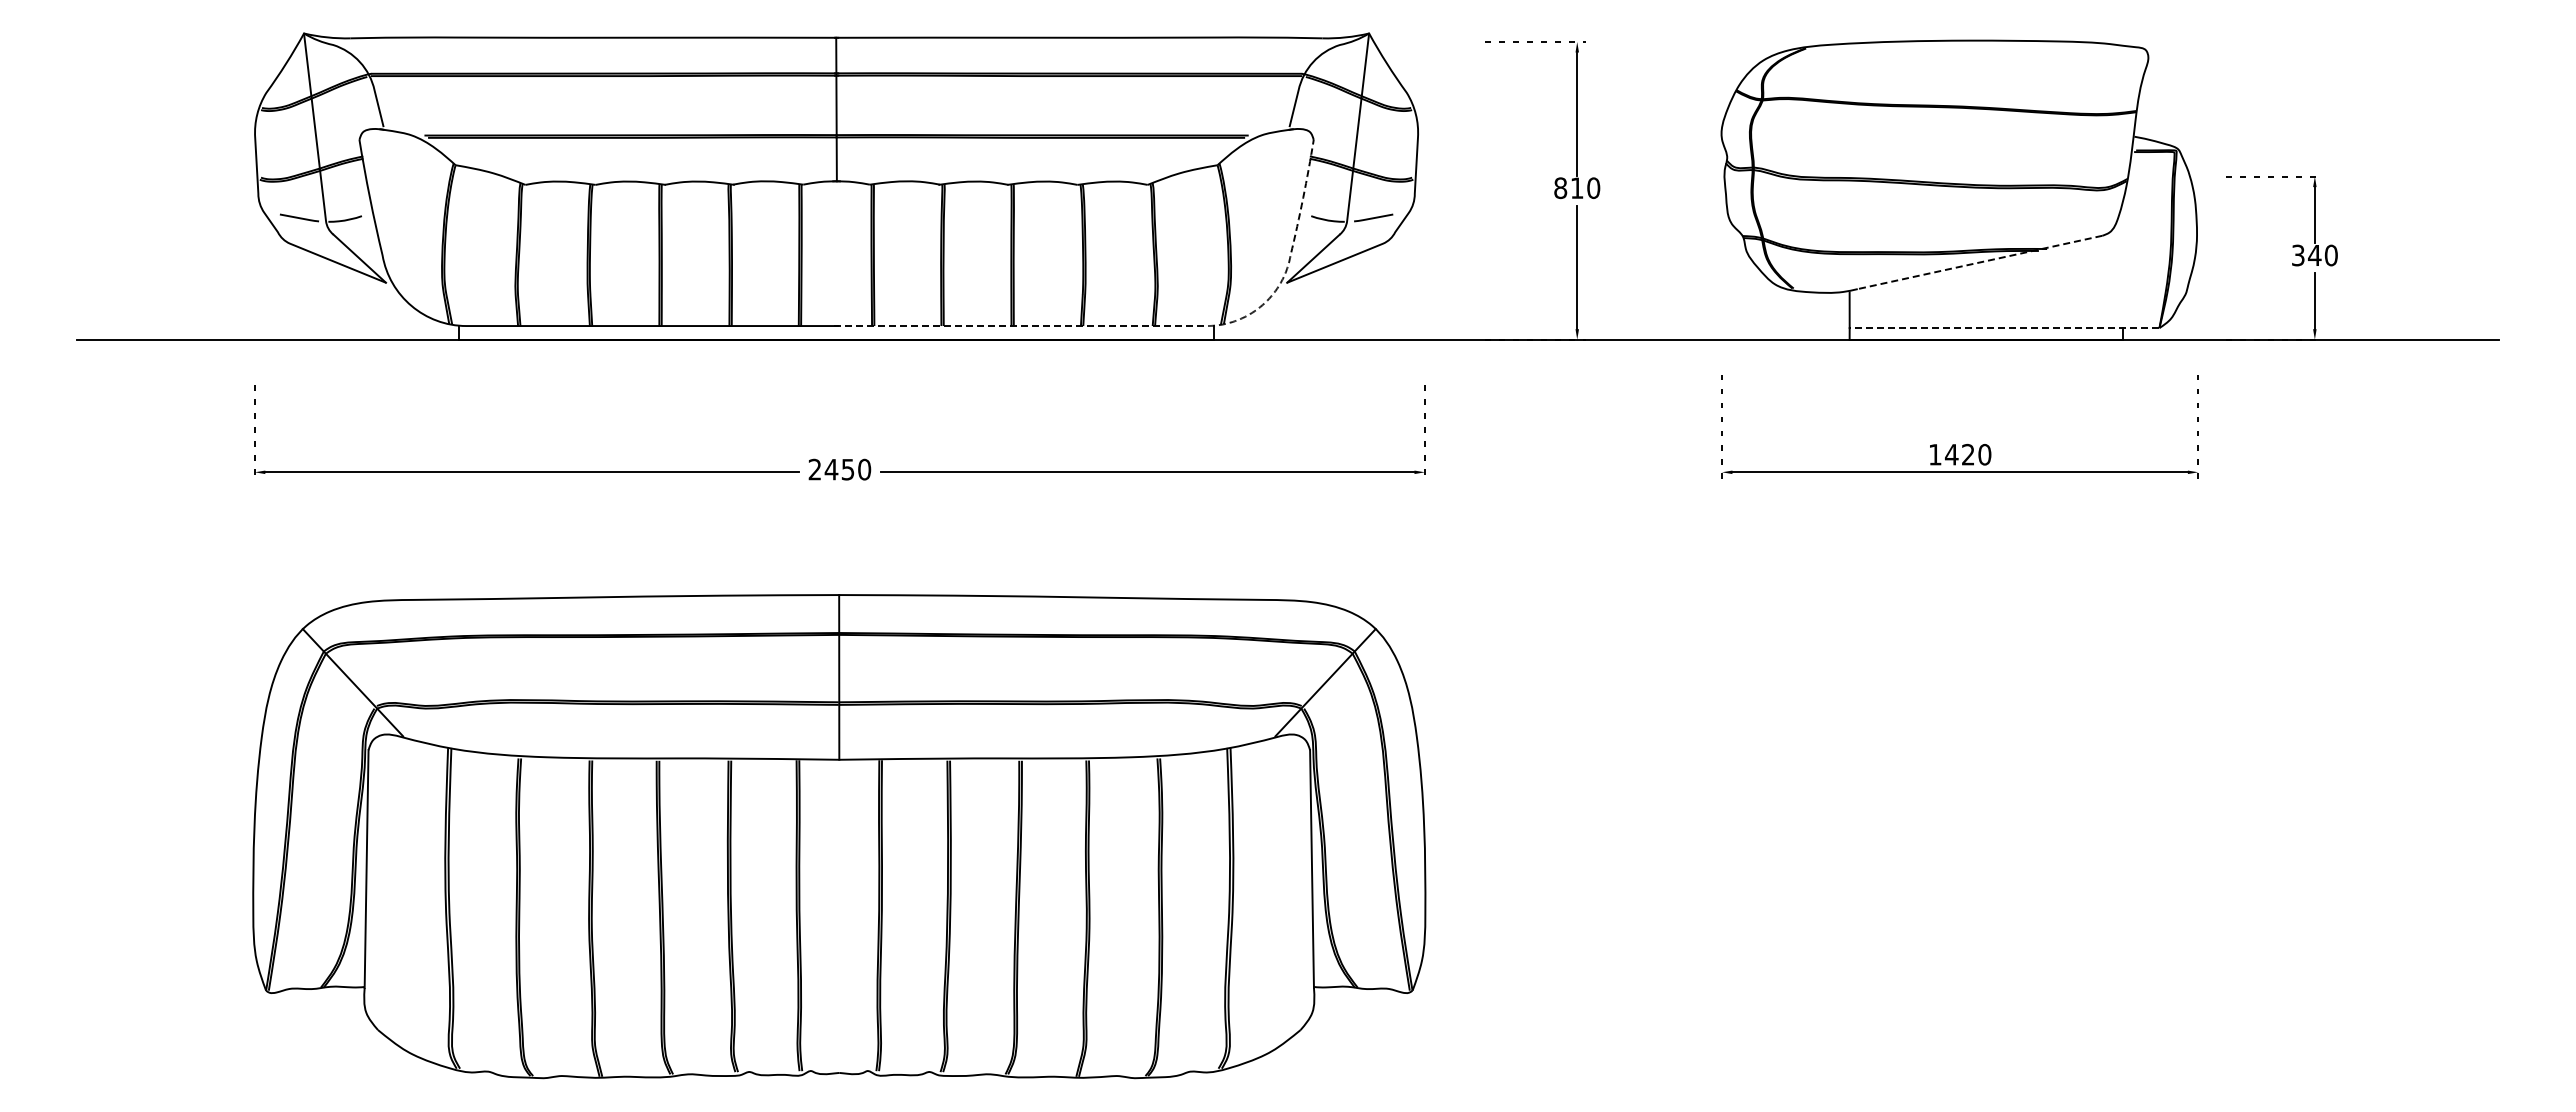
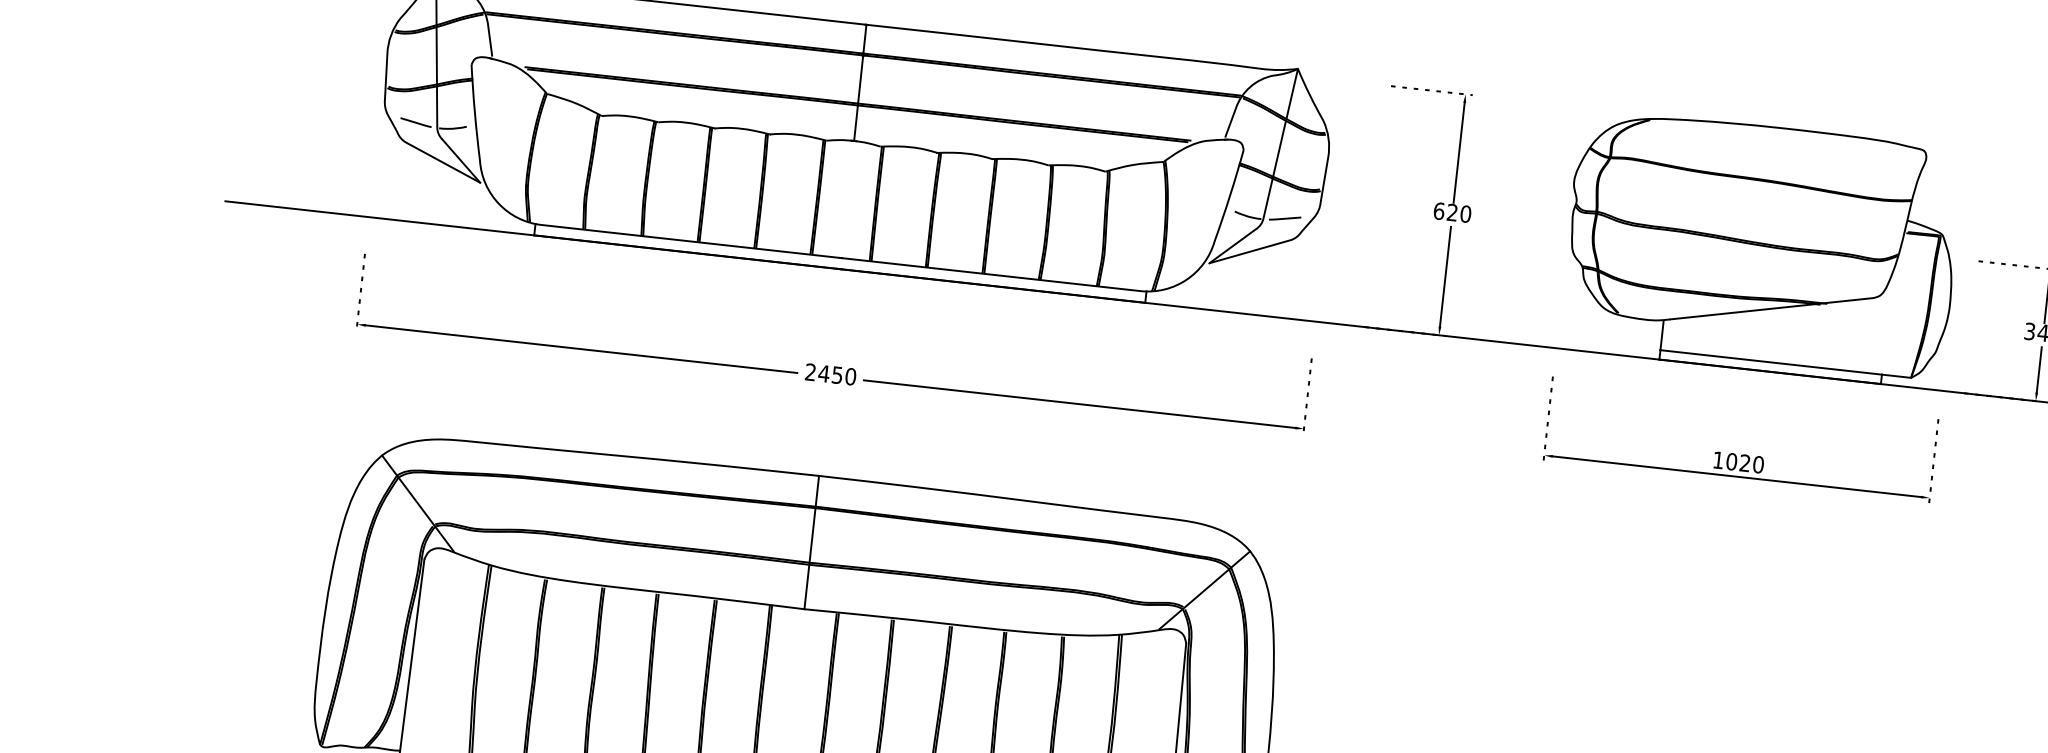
text: (1568, 187) -> (1445, 211), 810 -> 620
line: (1979, 262) -> (1771, 308), dashed -> solid
line: (1147, 326) -> (1092, 286), dashed -> solid
line: (2004, 328) -> (1785, 364), dashed -> solid
text: (1951, 454) -> (1731, 461), 1420 -> 1020

